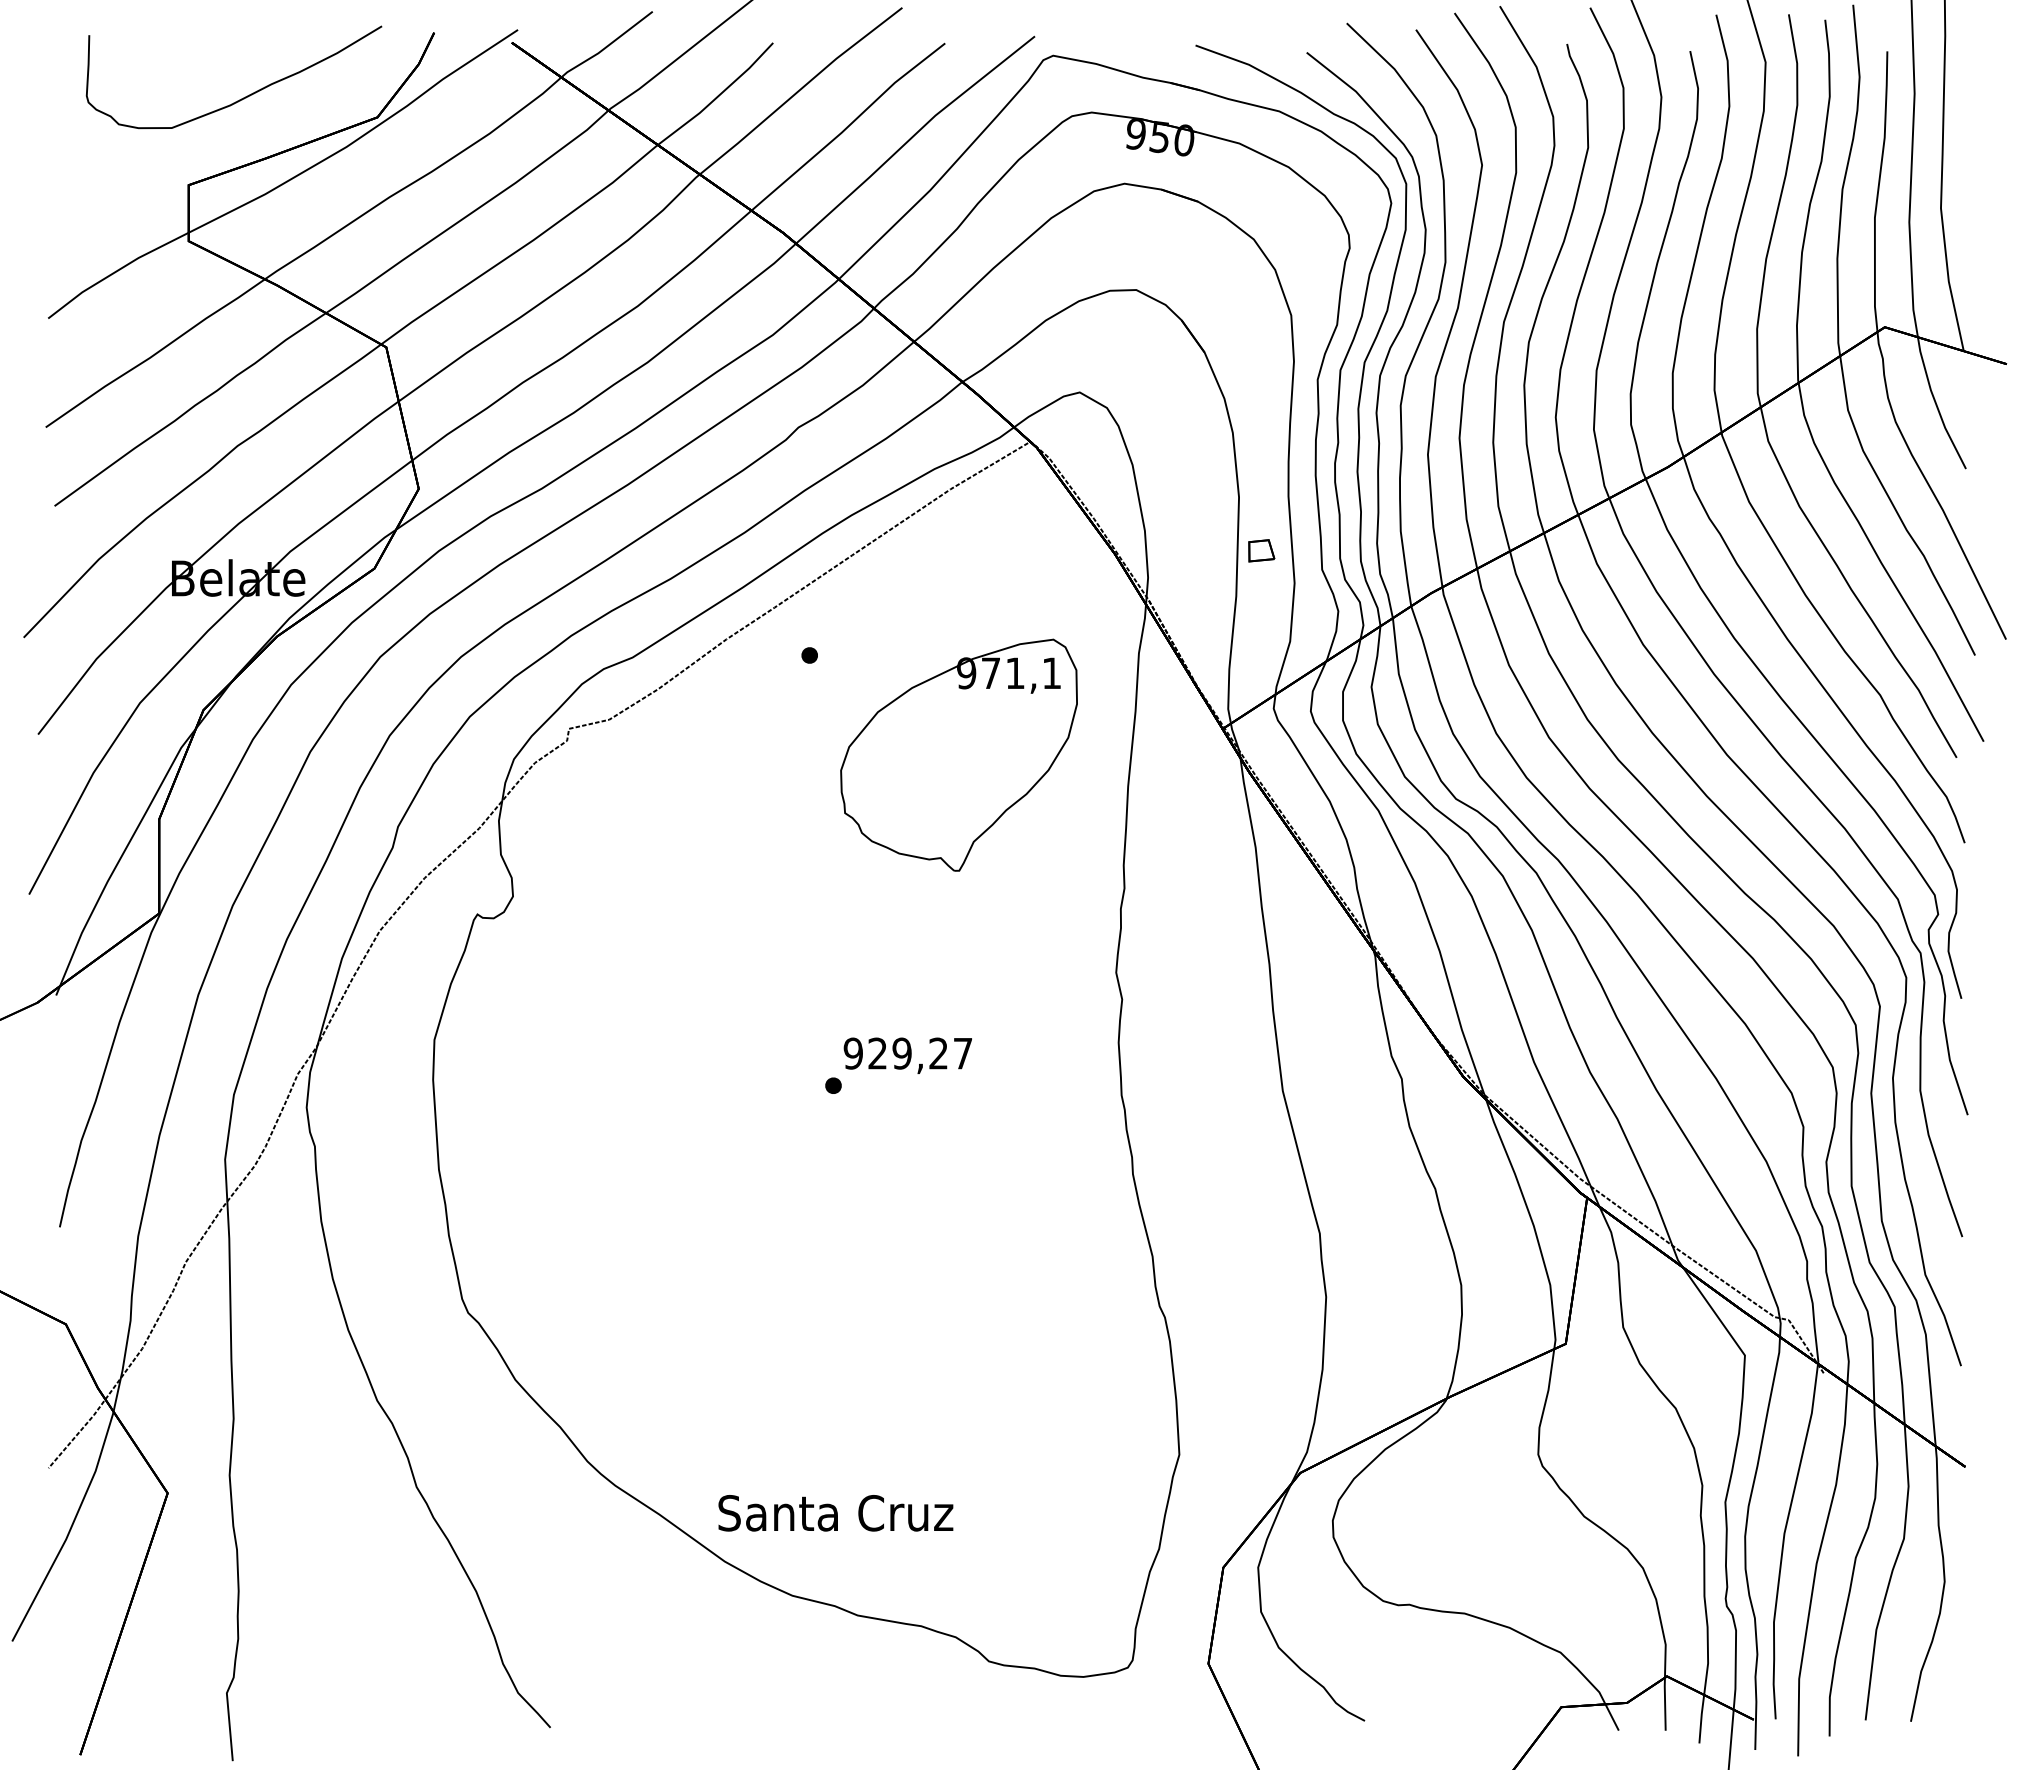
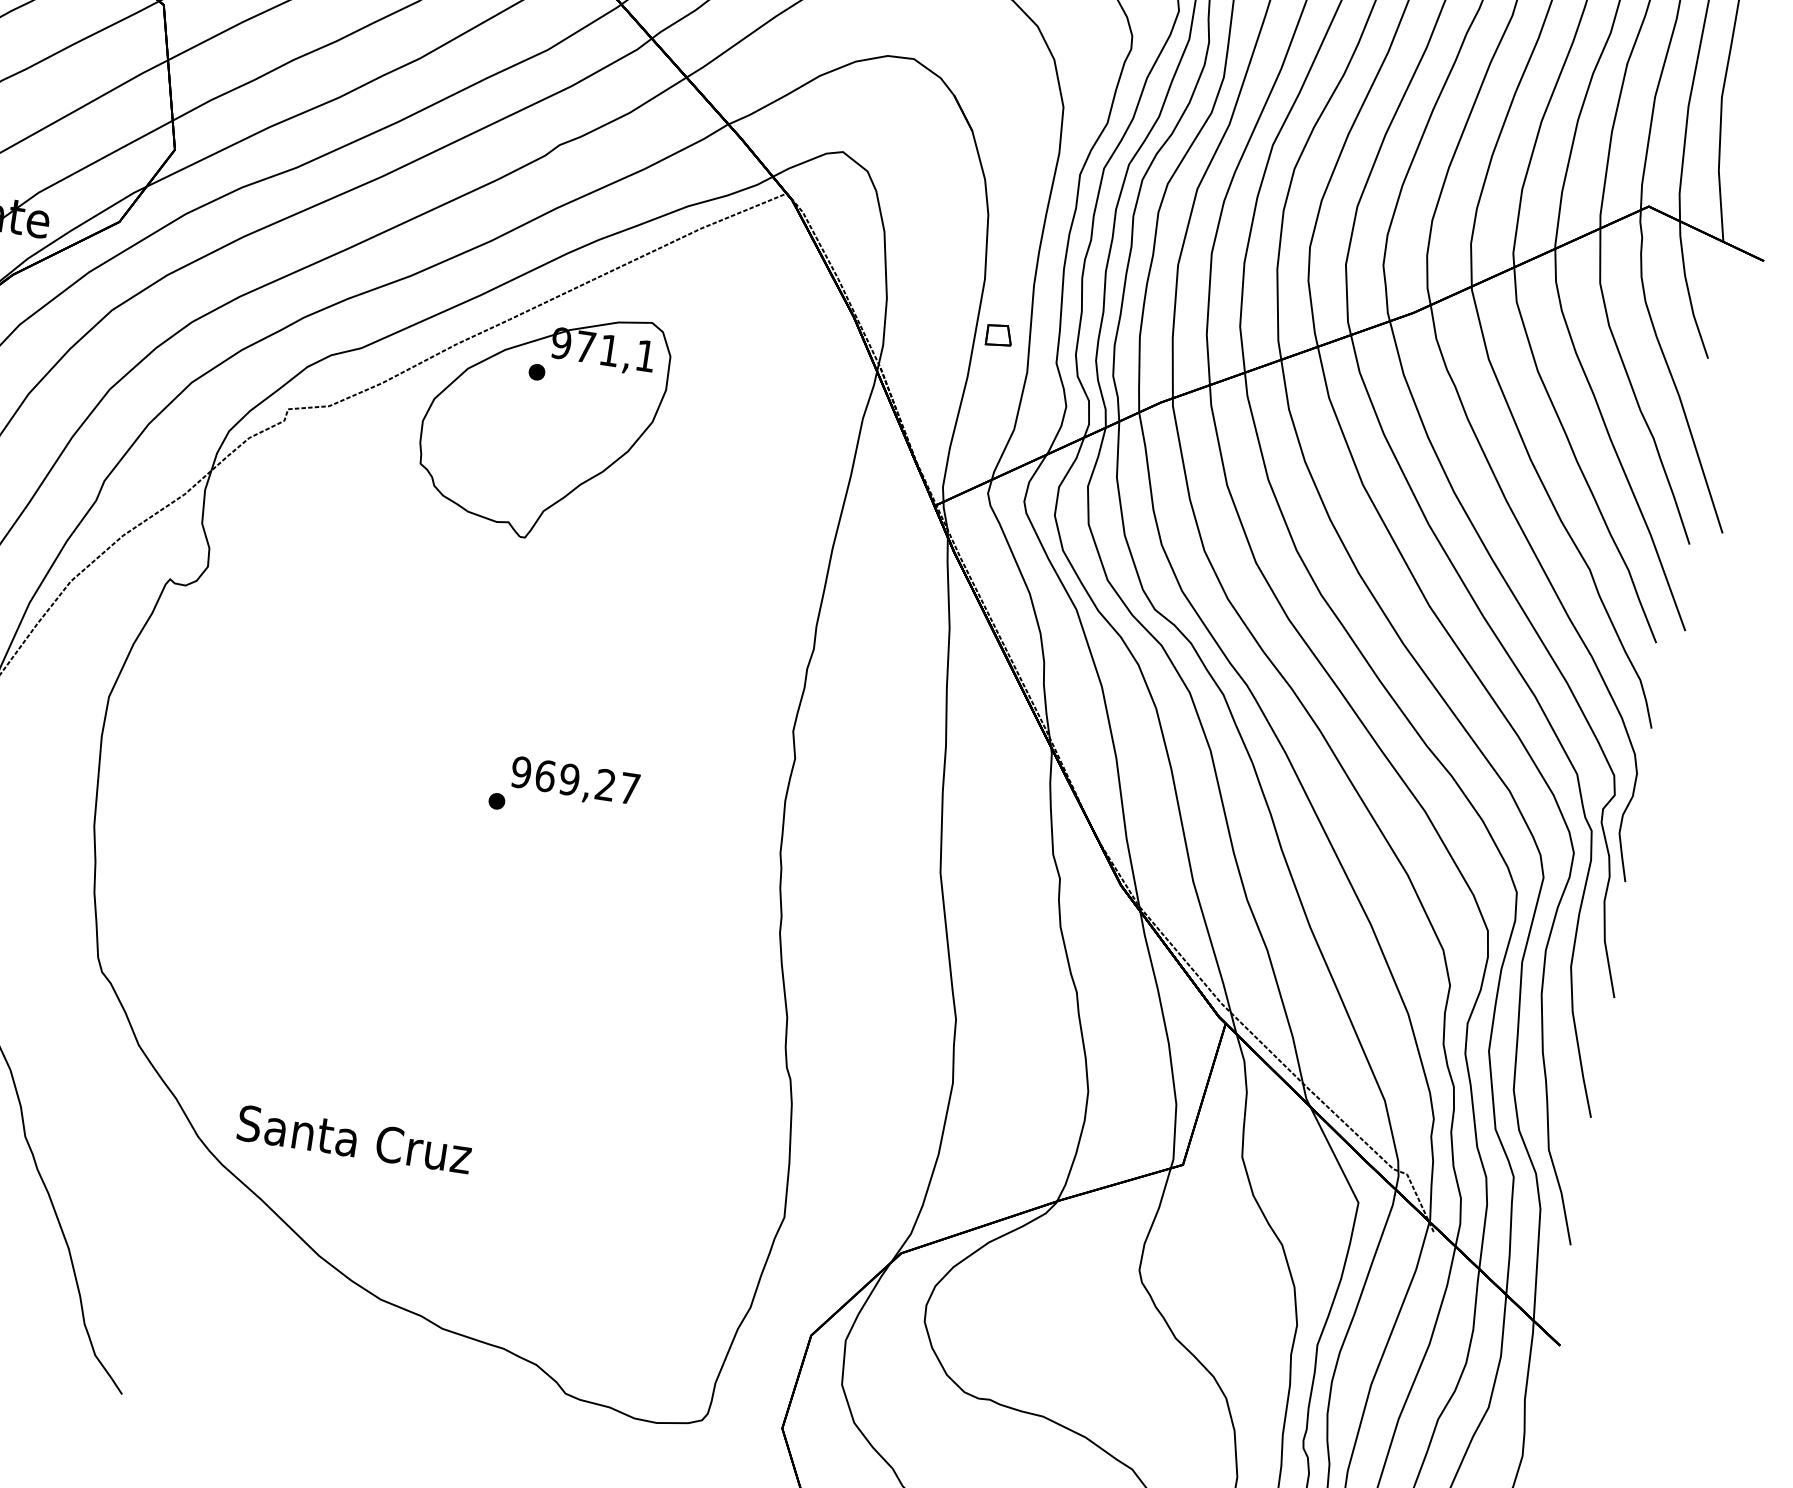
part: (958, 754) -> (541, 422), moved
text: (877, 1053) -> (545, 775), 929,27 -> 969,27
text: (835, 1513) -> (354, 1139), moved

